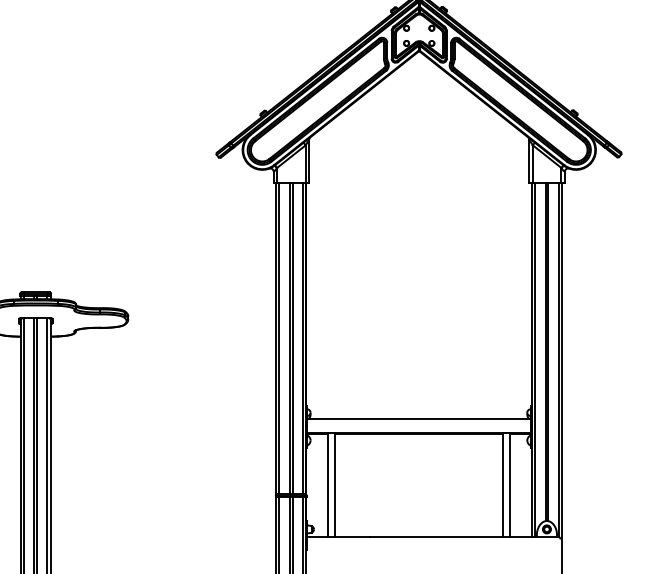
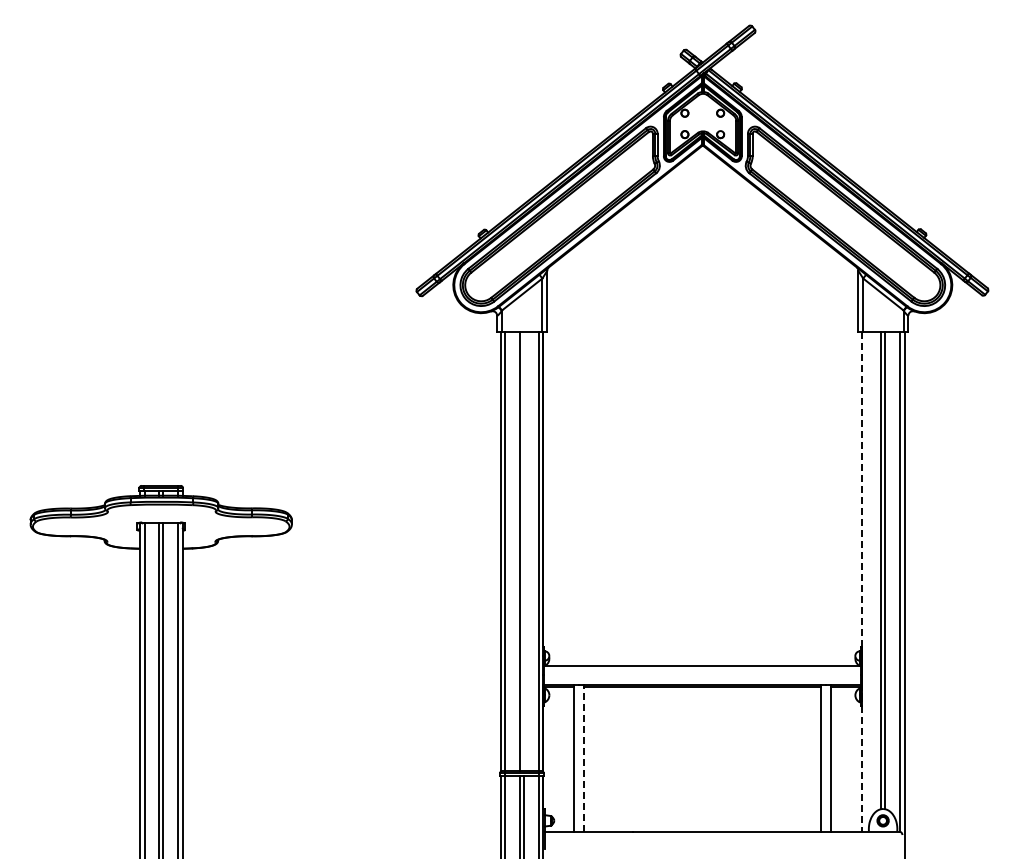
line: (292, 338) -> (523, 551), removed
line: (531, 359) -> (861, 581), solid -> dashed
line: (535, 359) -> (866, 581), removed
line: (334, 485) -> (583, 758), solid -> dashed

